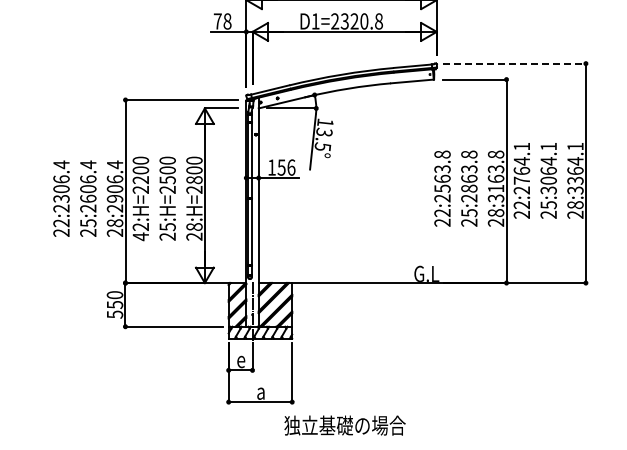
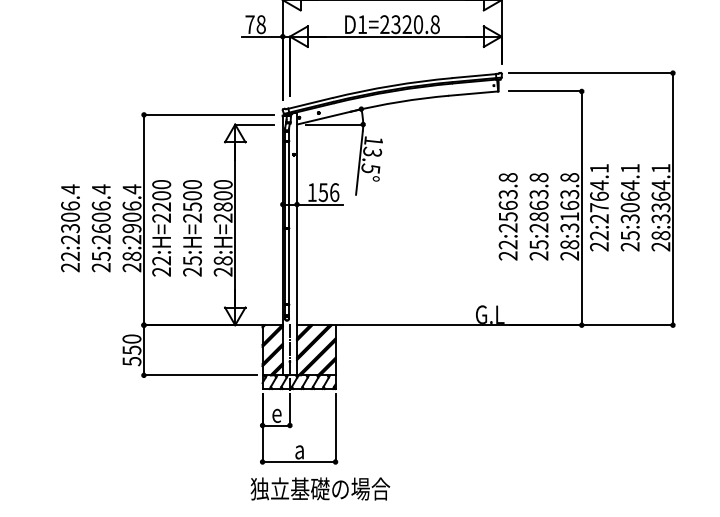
line: (514, 63) -> (590, 72), dashed -> solid
text: (140, 236) -> (161, 271), 42:H=2200 -> 22:H=2200
text: (344, 425) -> (319, 488), moved

